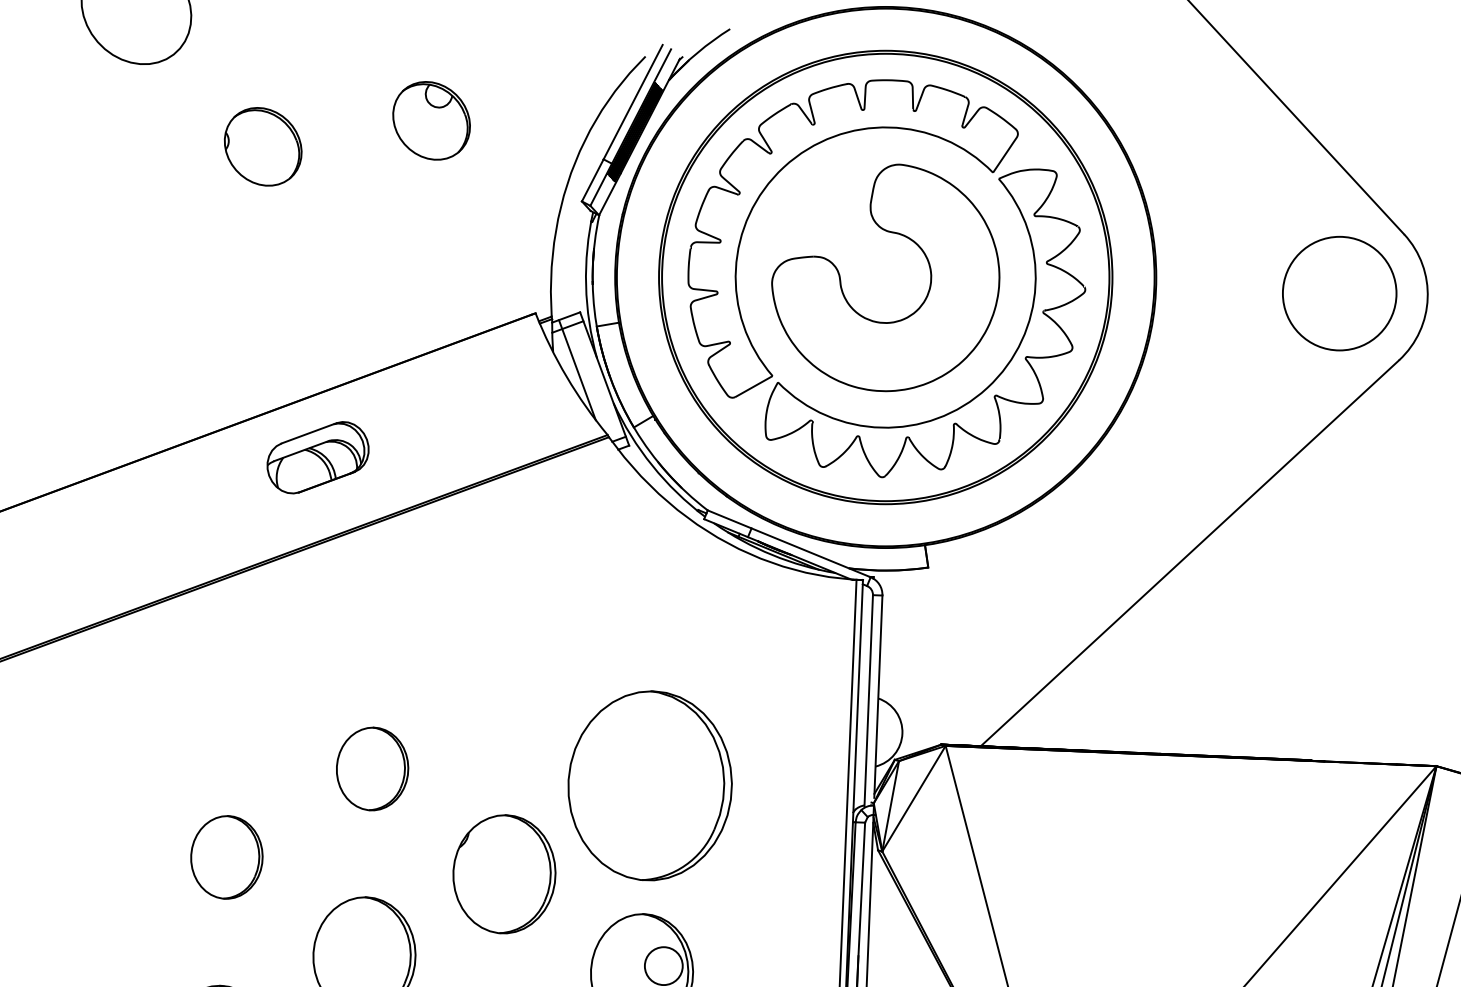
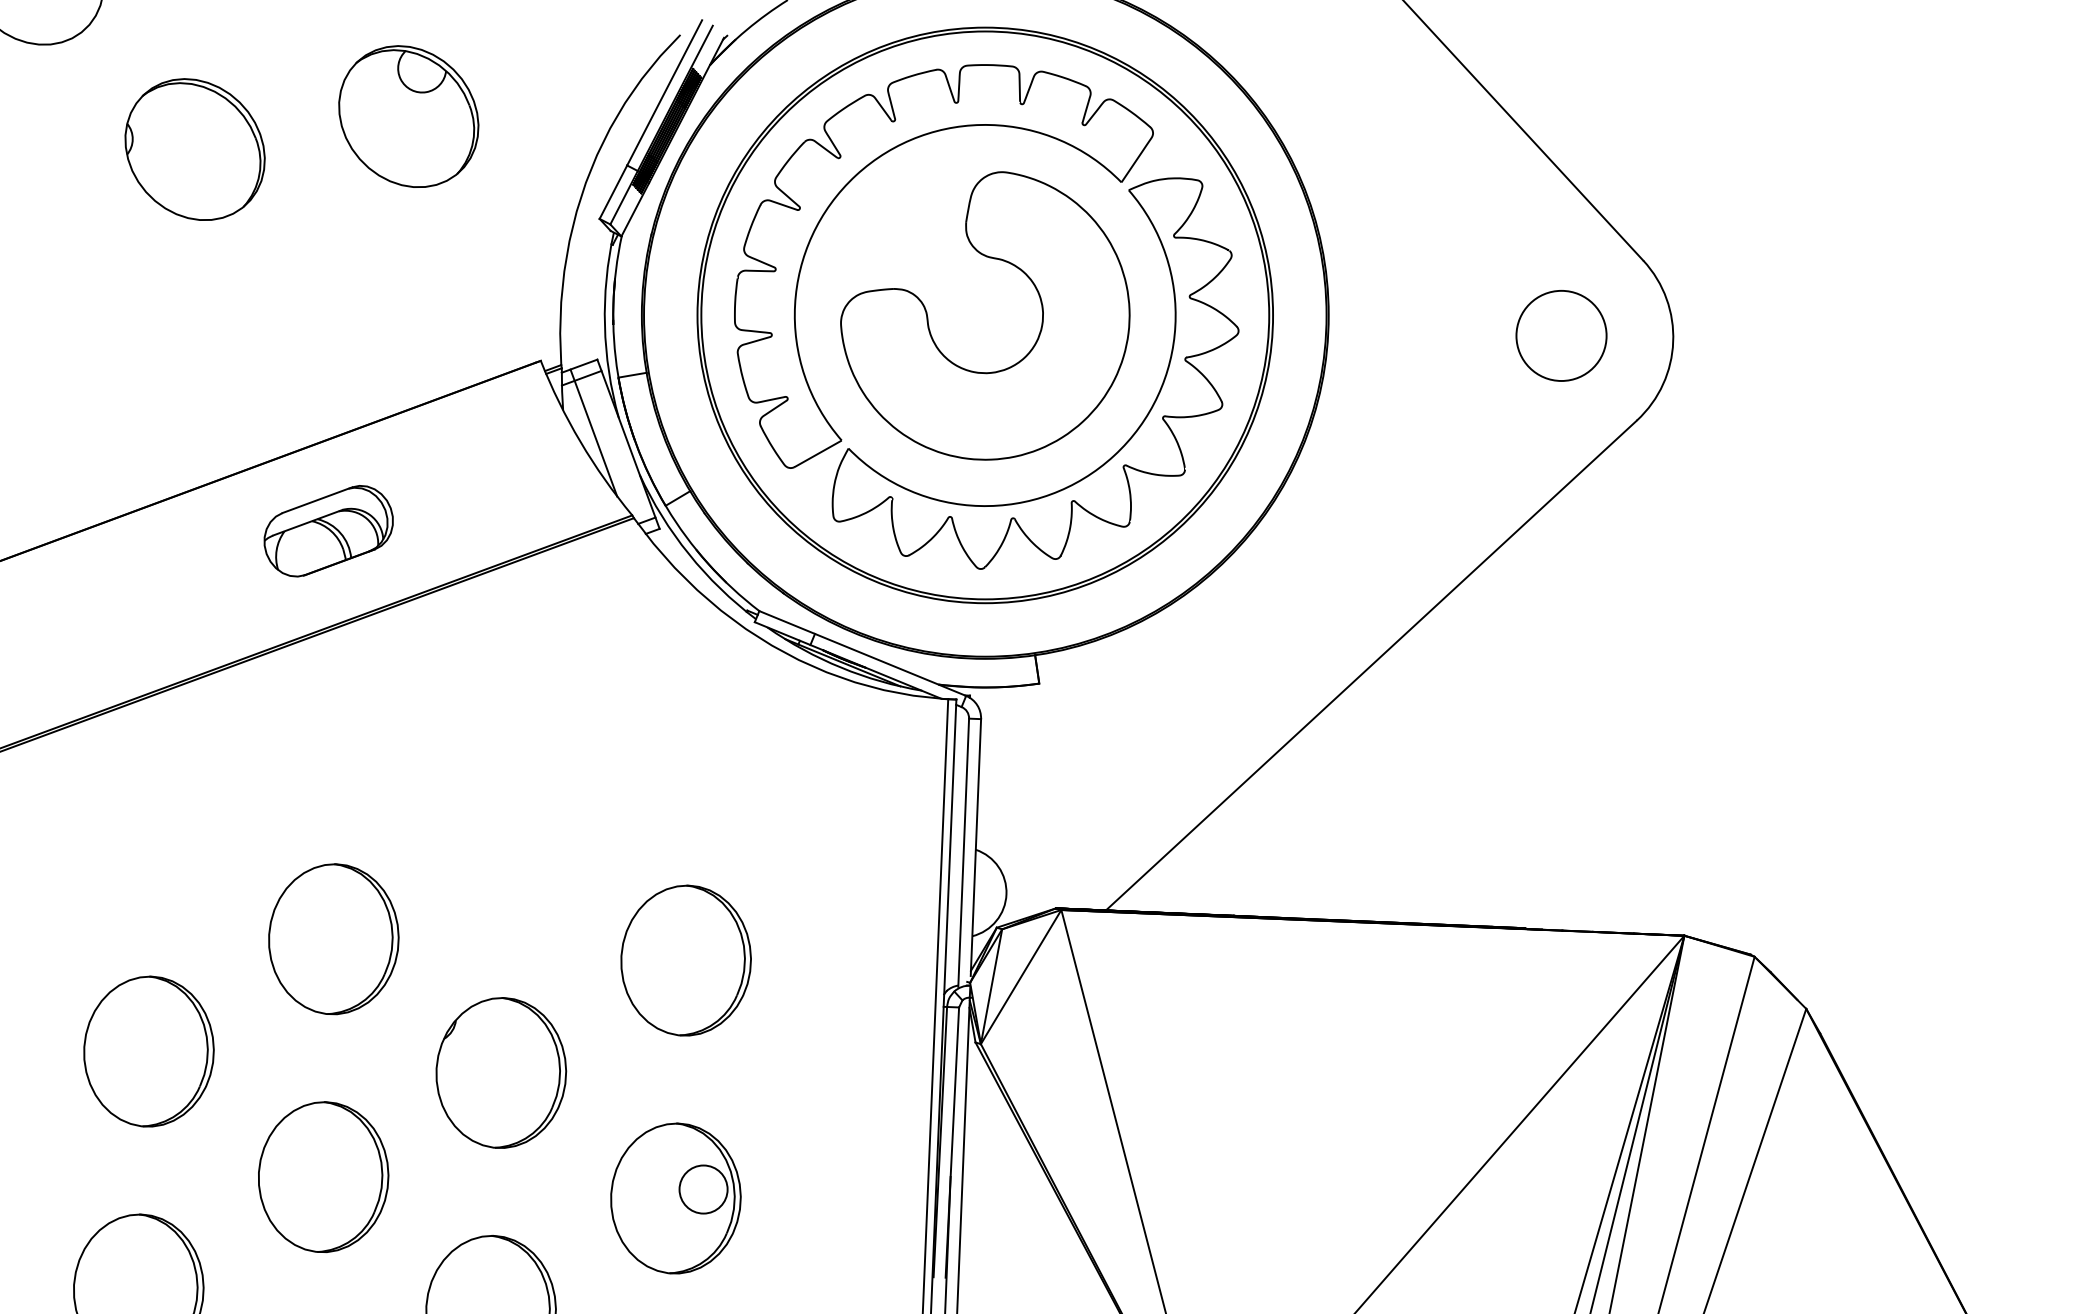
part: (431, 120) -> (408, 116), size x1.43
part: (262, 146) -> (194, 149), size x1.43
circle: (1339, 293) -> (1561, 335), size x0.62
part: (317, 457) -> (328, 531), moved
part: (372, 769) -> (333, 939), size x1.43
part: (649, 785) -> (685, 960), size x0.62
part: (226, 857) -> (148, 1051), size x1.43

